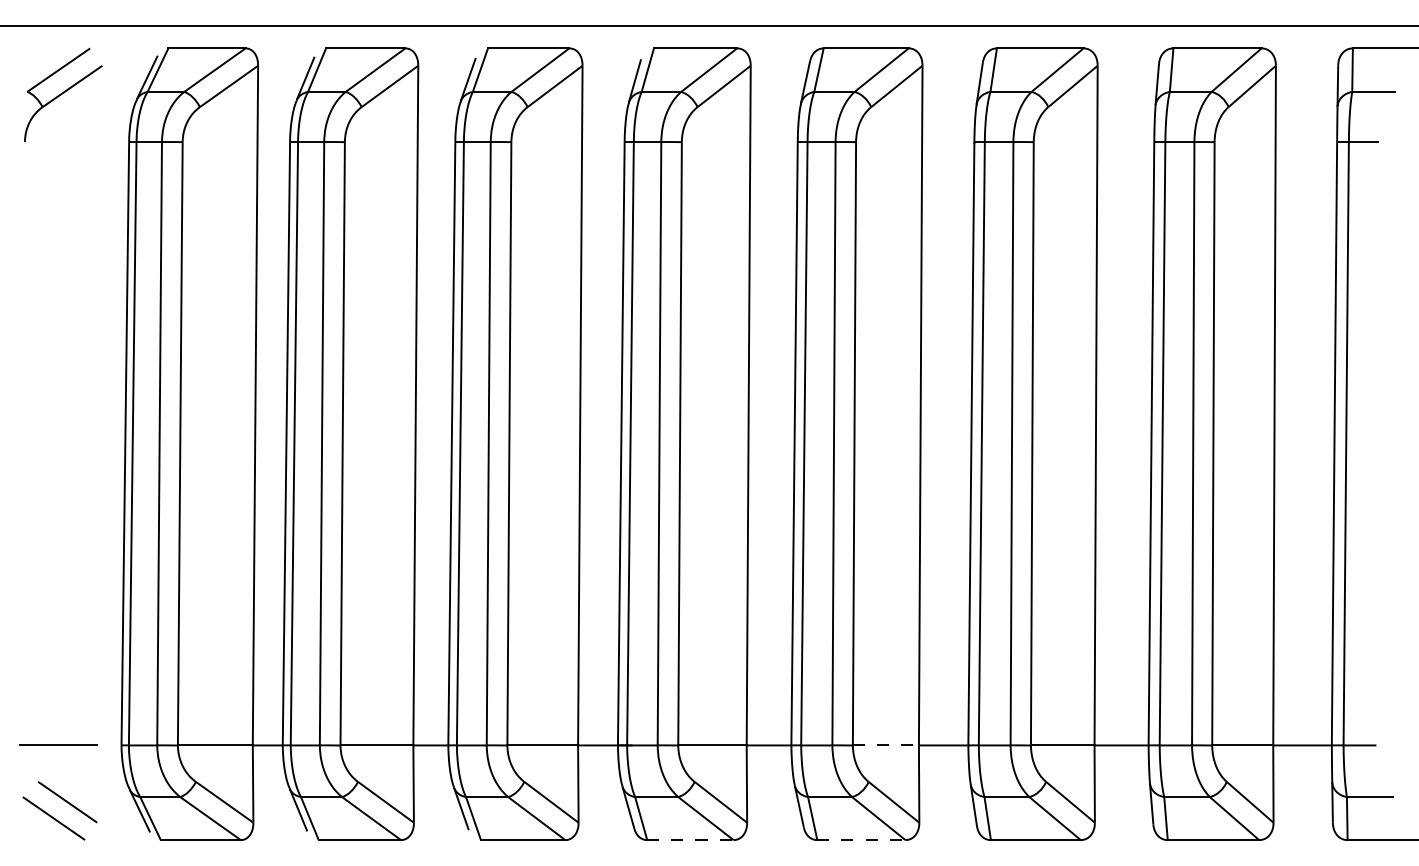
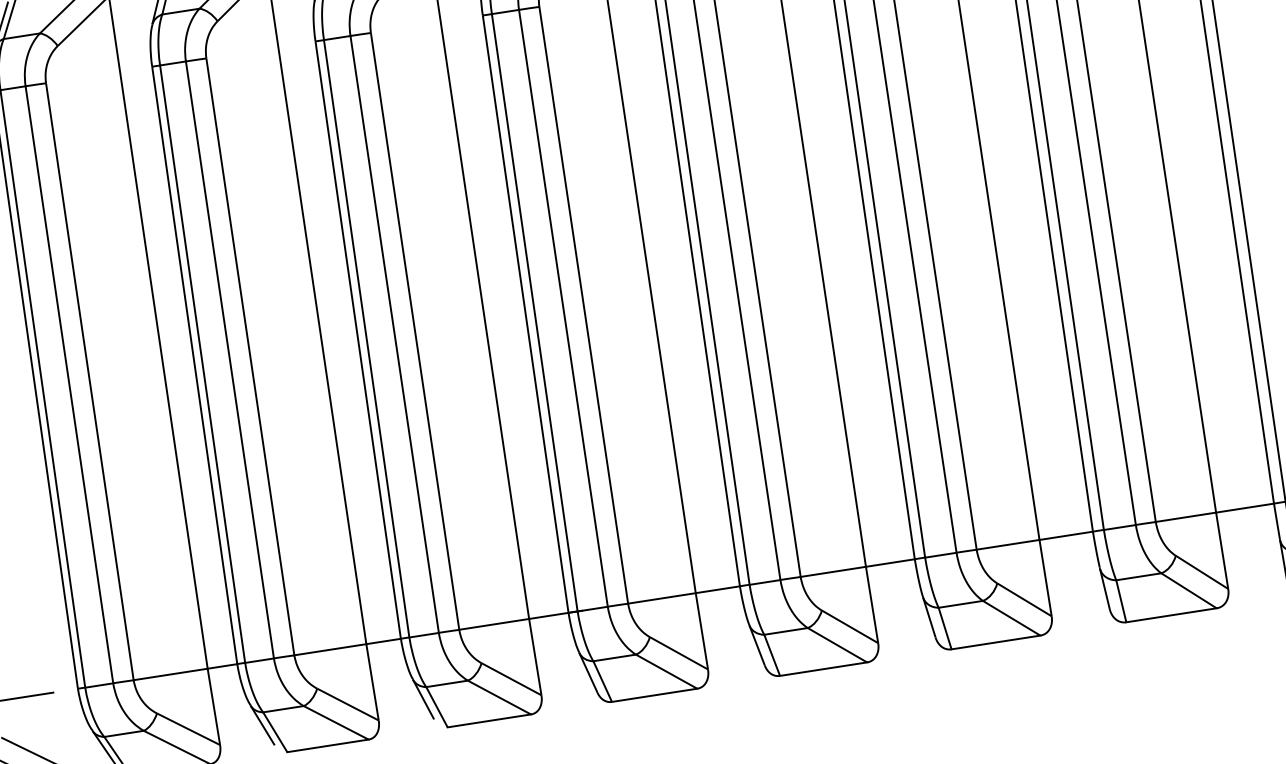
line: (886, 745) -> (833, 571), dashed -> solid
line: (690, 840) -> (654, 695), dashed -> solid
line: (861, 840) -> (823, 669), dashed -> solid

